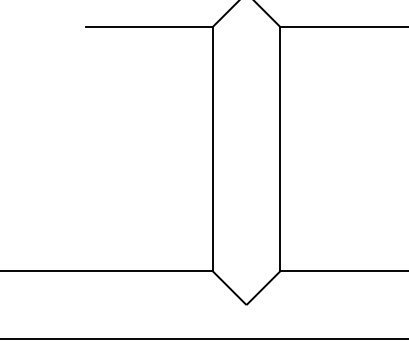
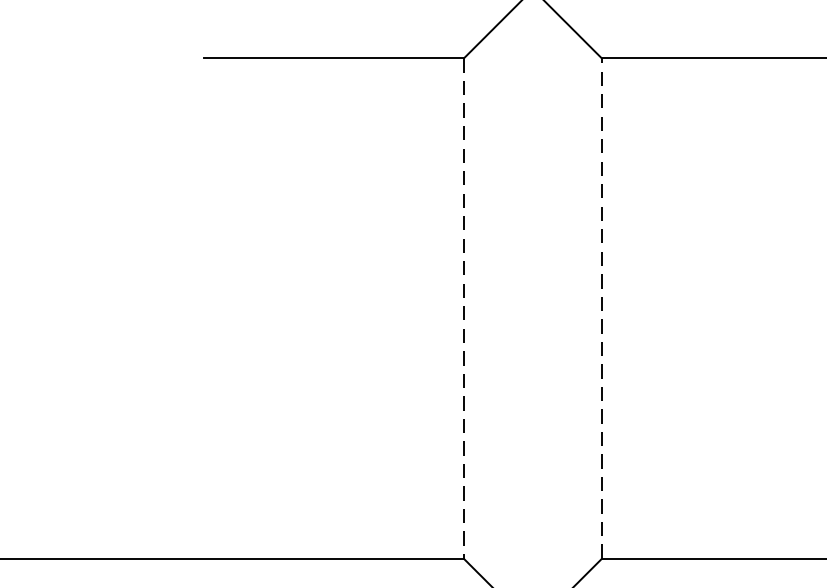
line: (280, 148) -> (602, 307), solid -> dashed
line: (212, 149) -> (463, 309), solid -> dashed

